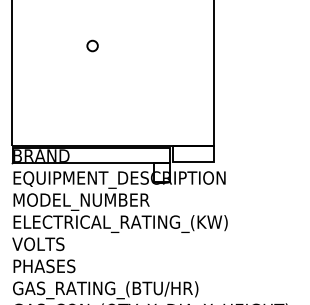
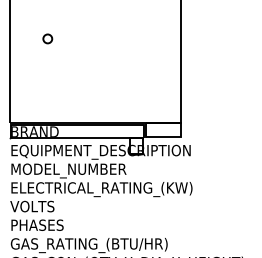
circle: (92, 45) -> (47, 38), moved

